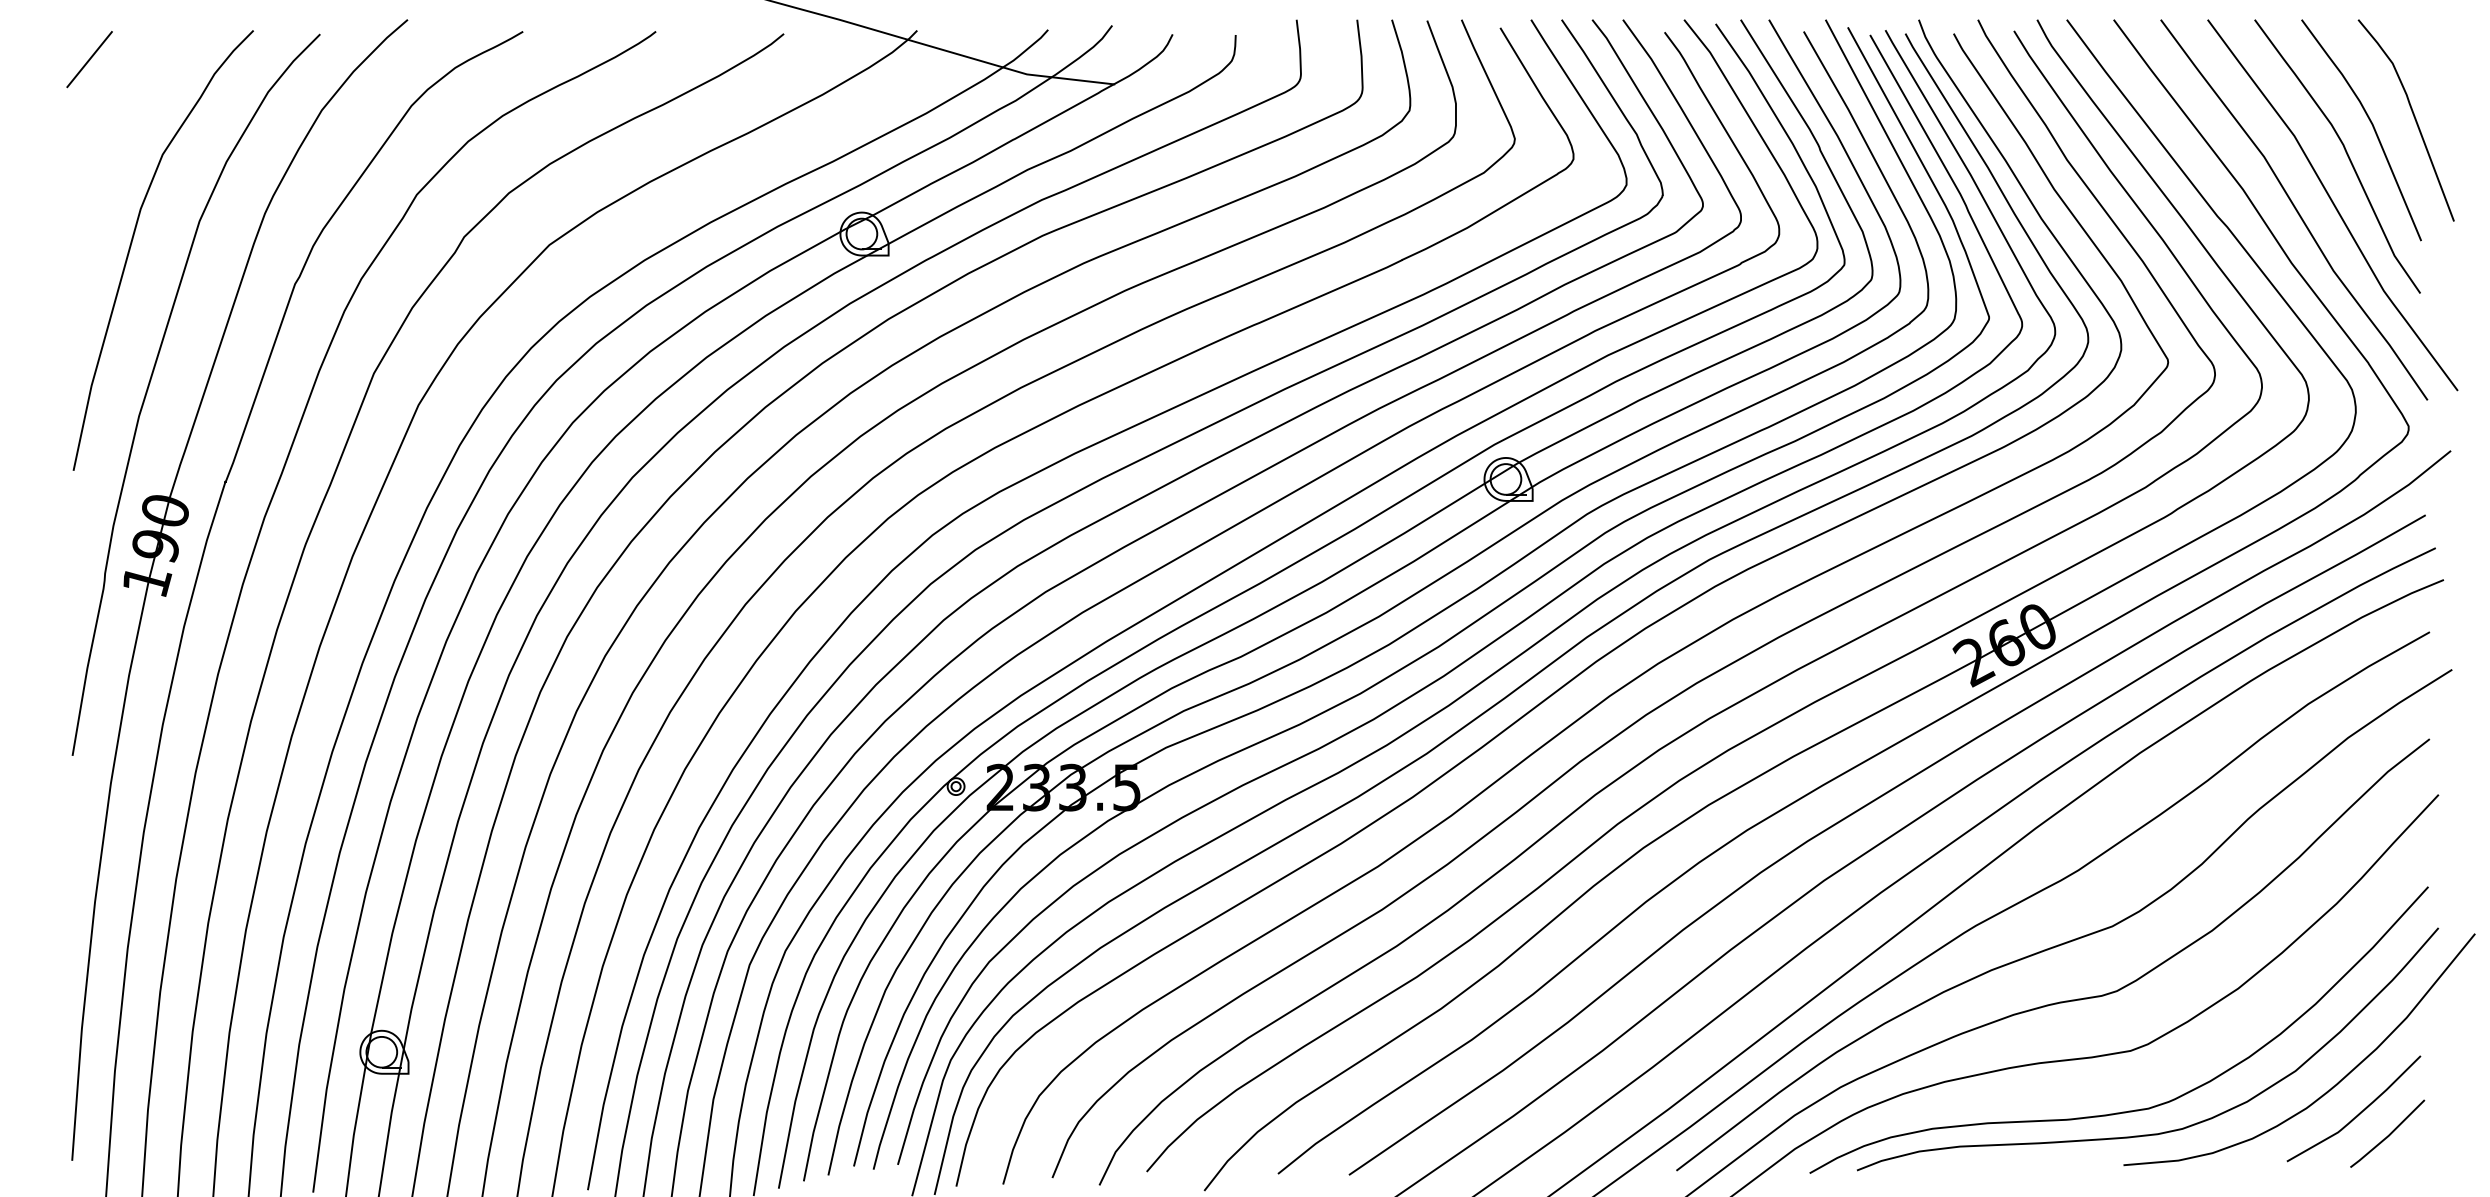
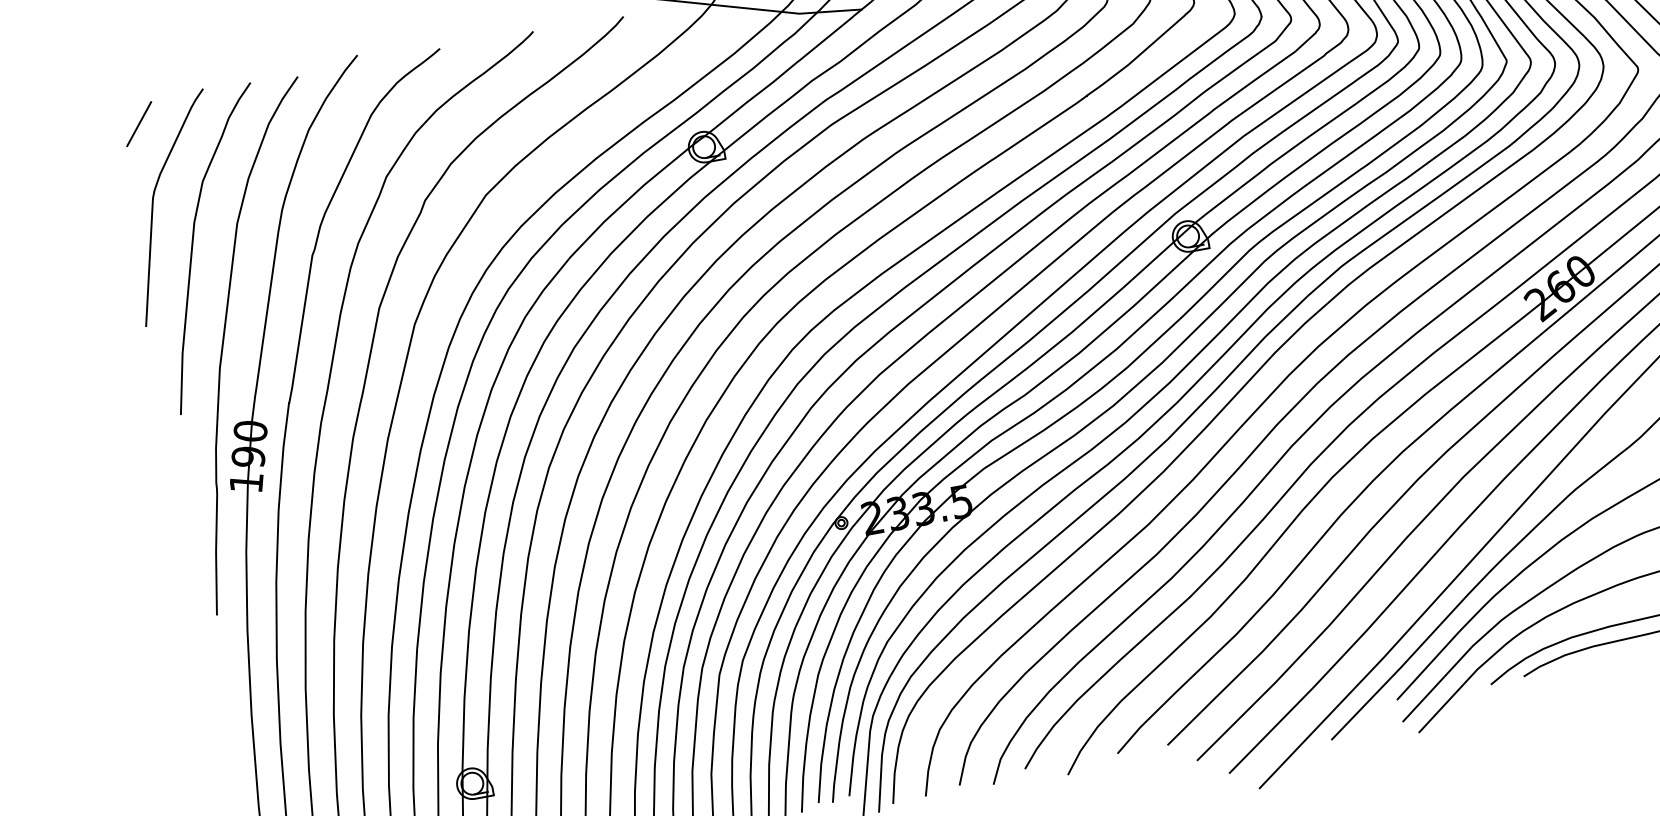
curve: (88, 176) -> (153, 206), added

